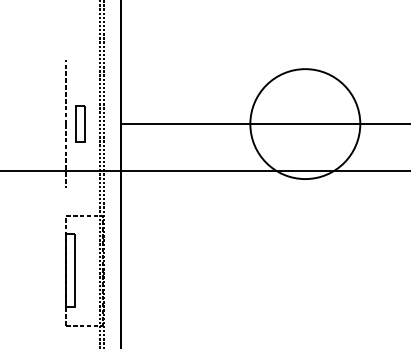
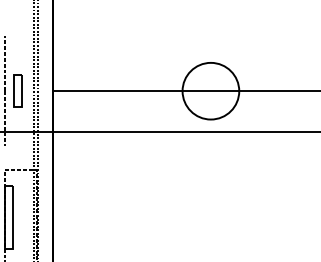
circle: (305, 124) -> (211, 91), size x0.6

